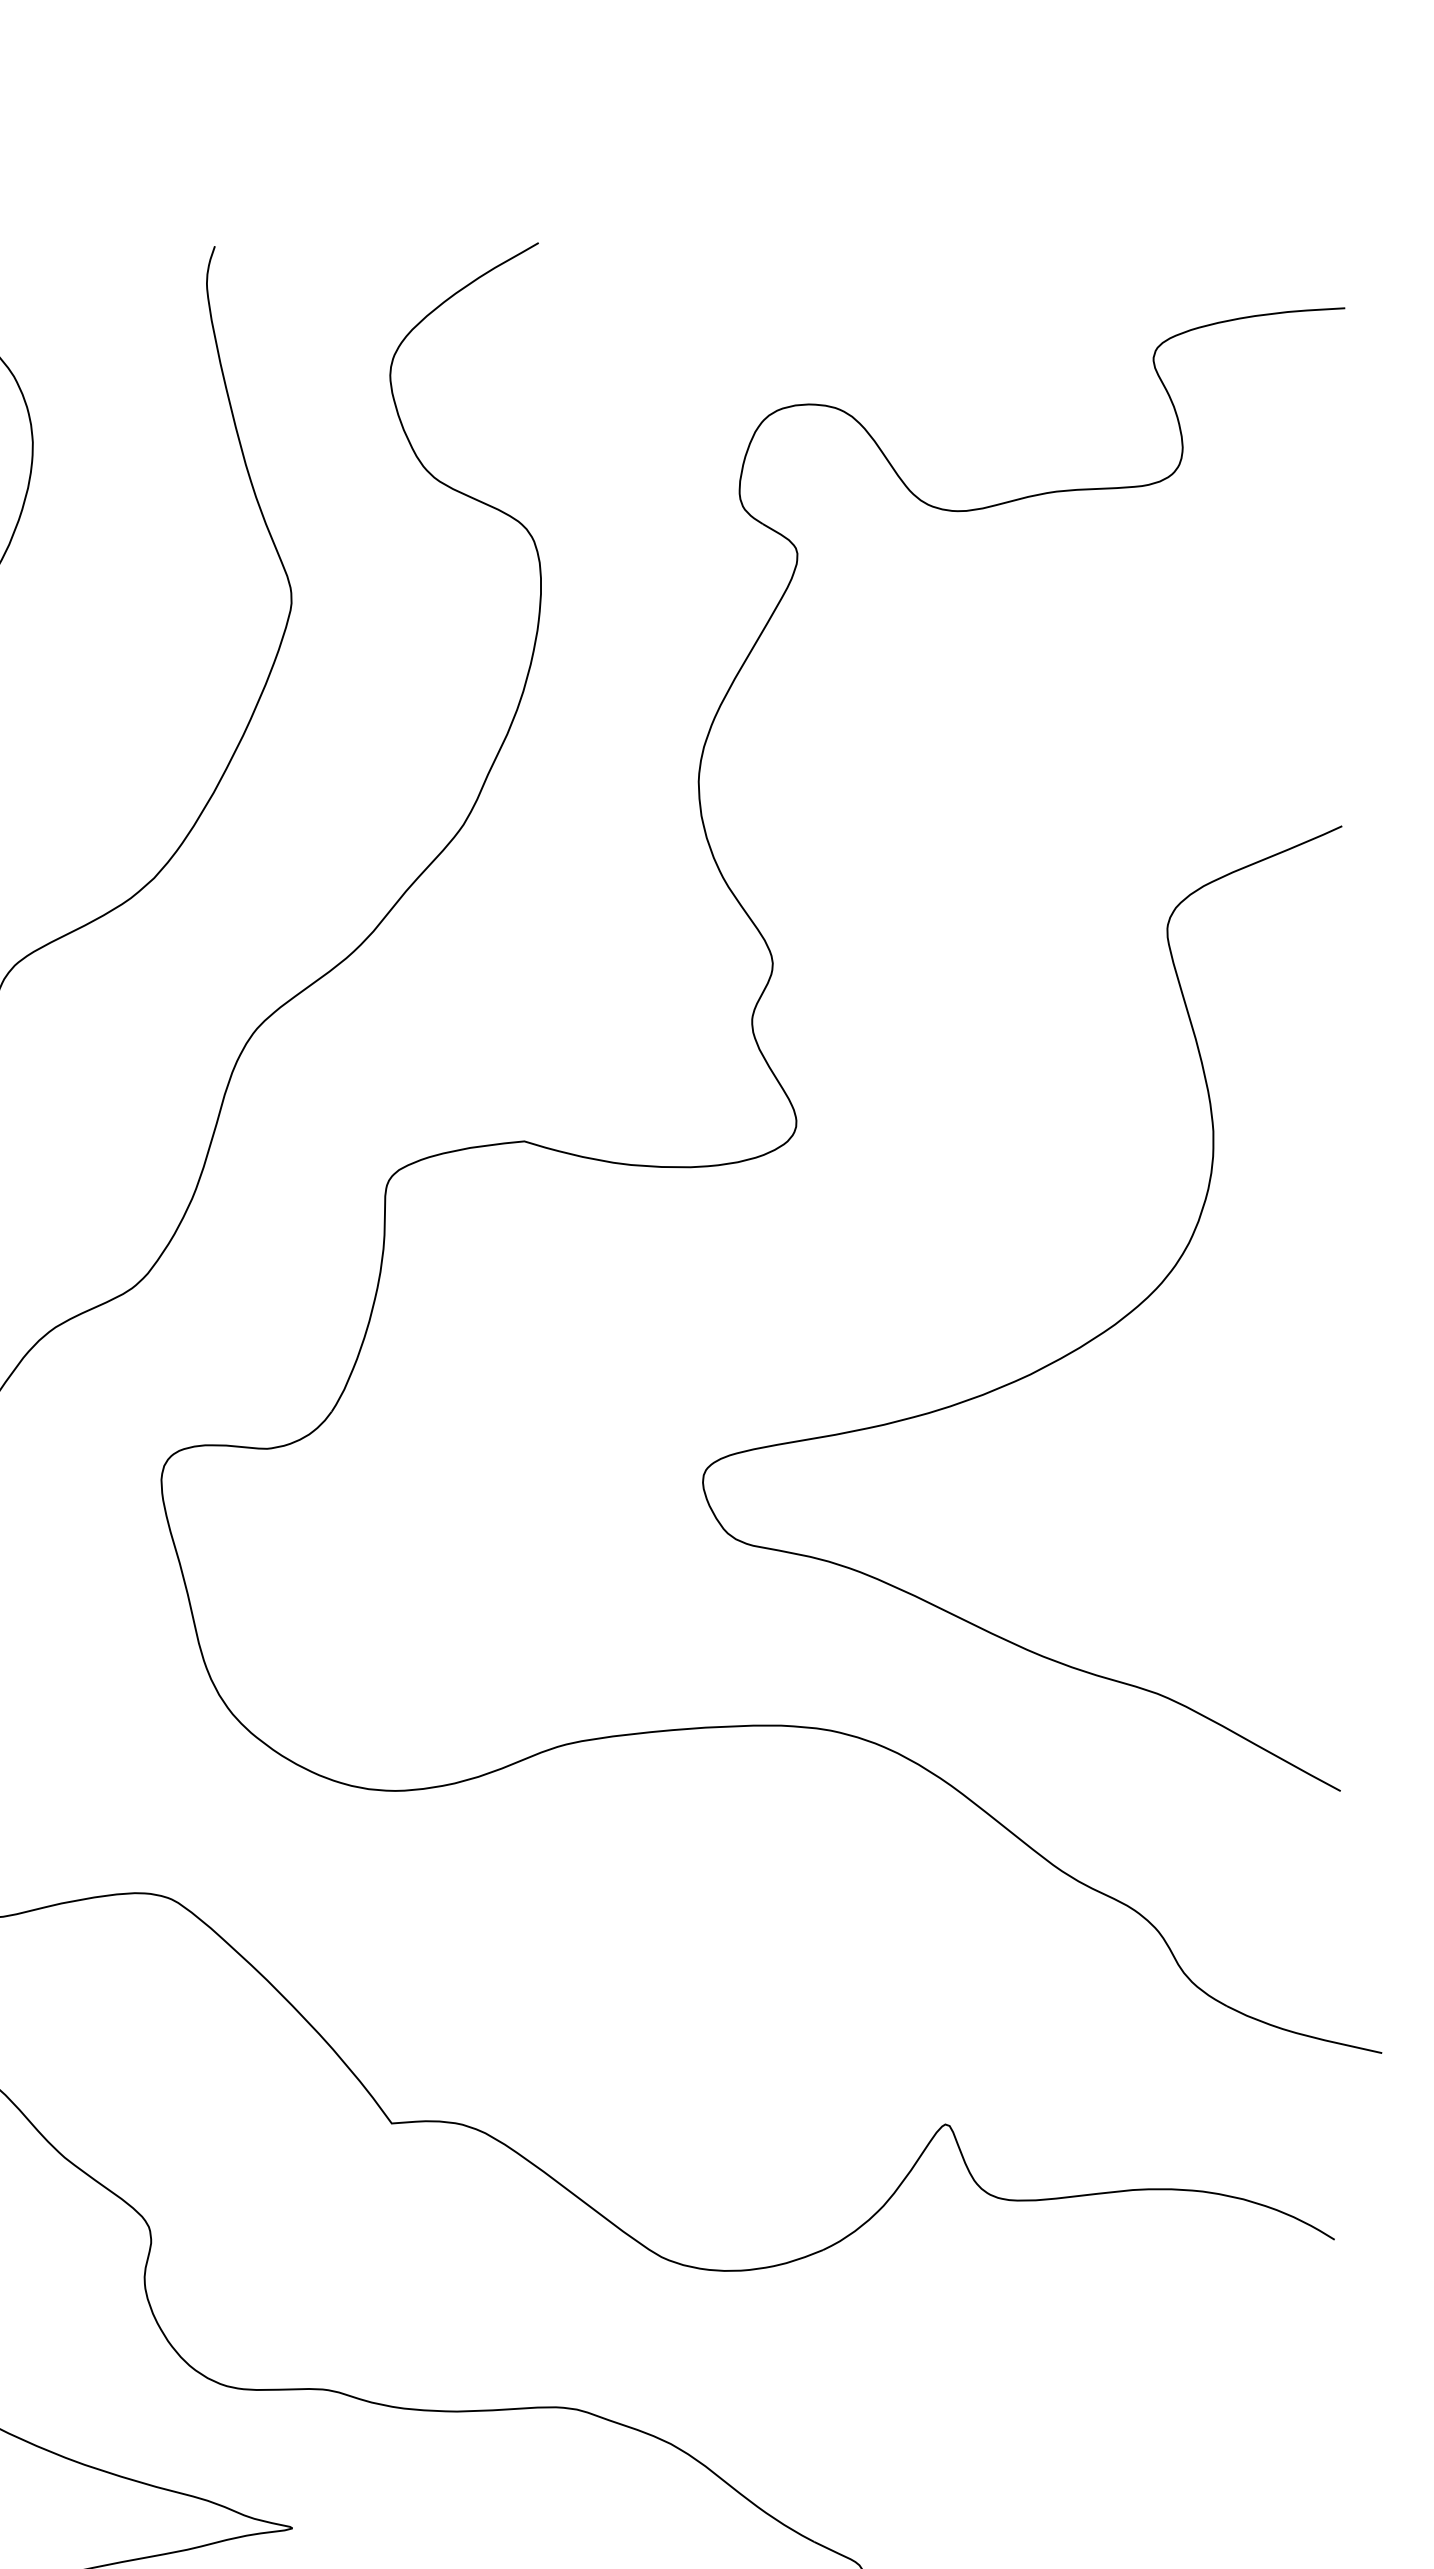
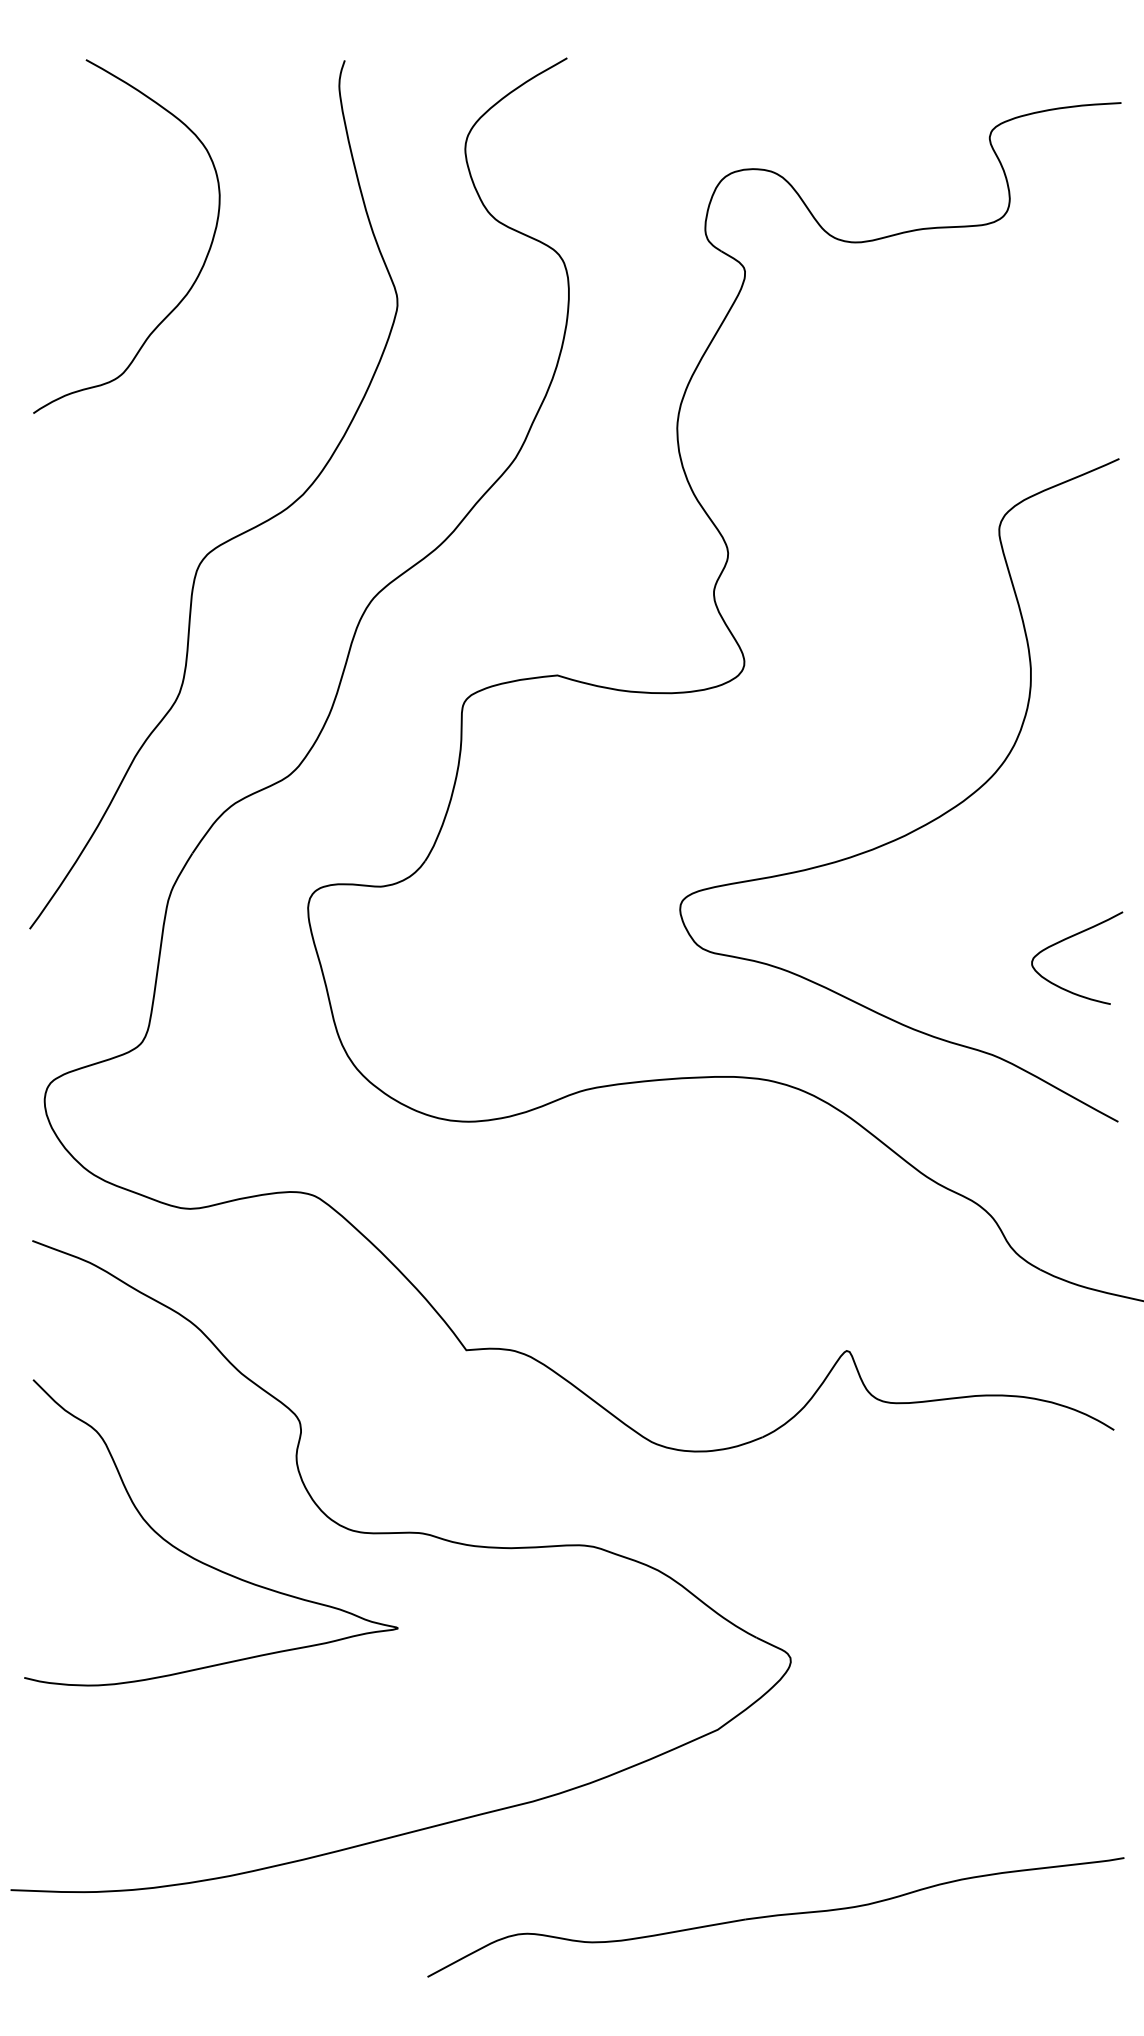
curve: (1266, 1525) -> (1067, 939), added

